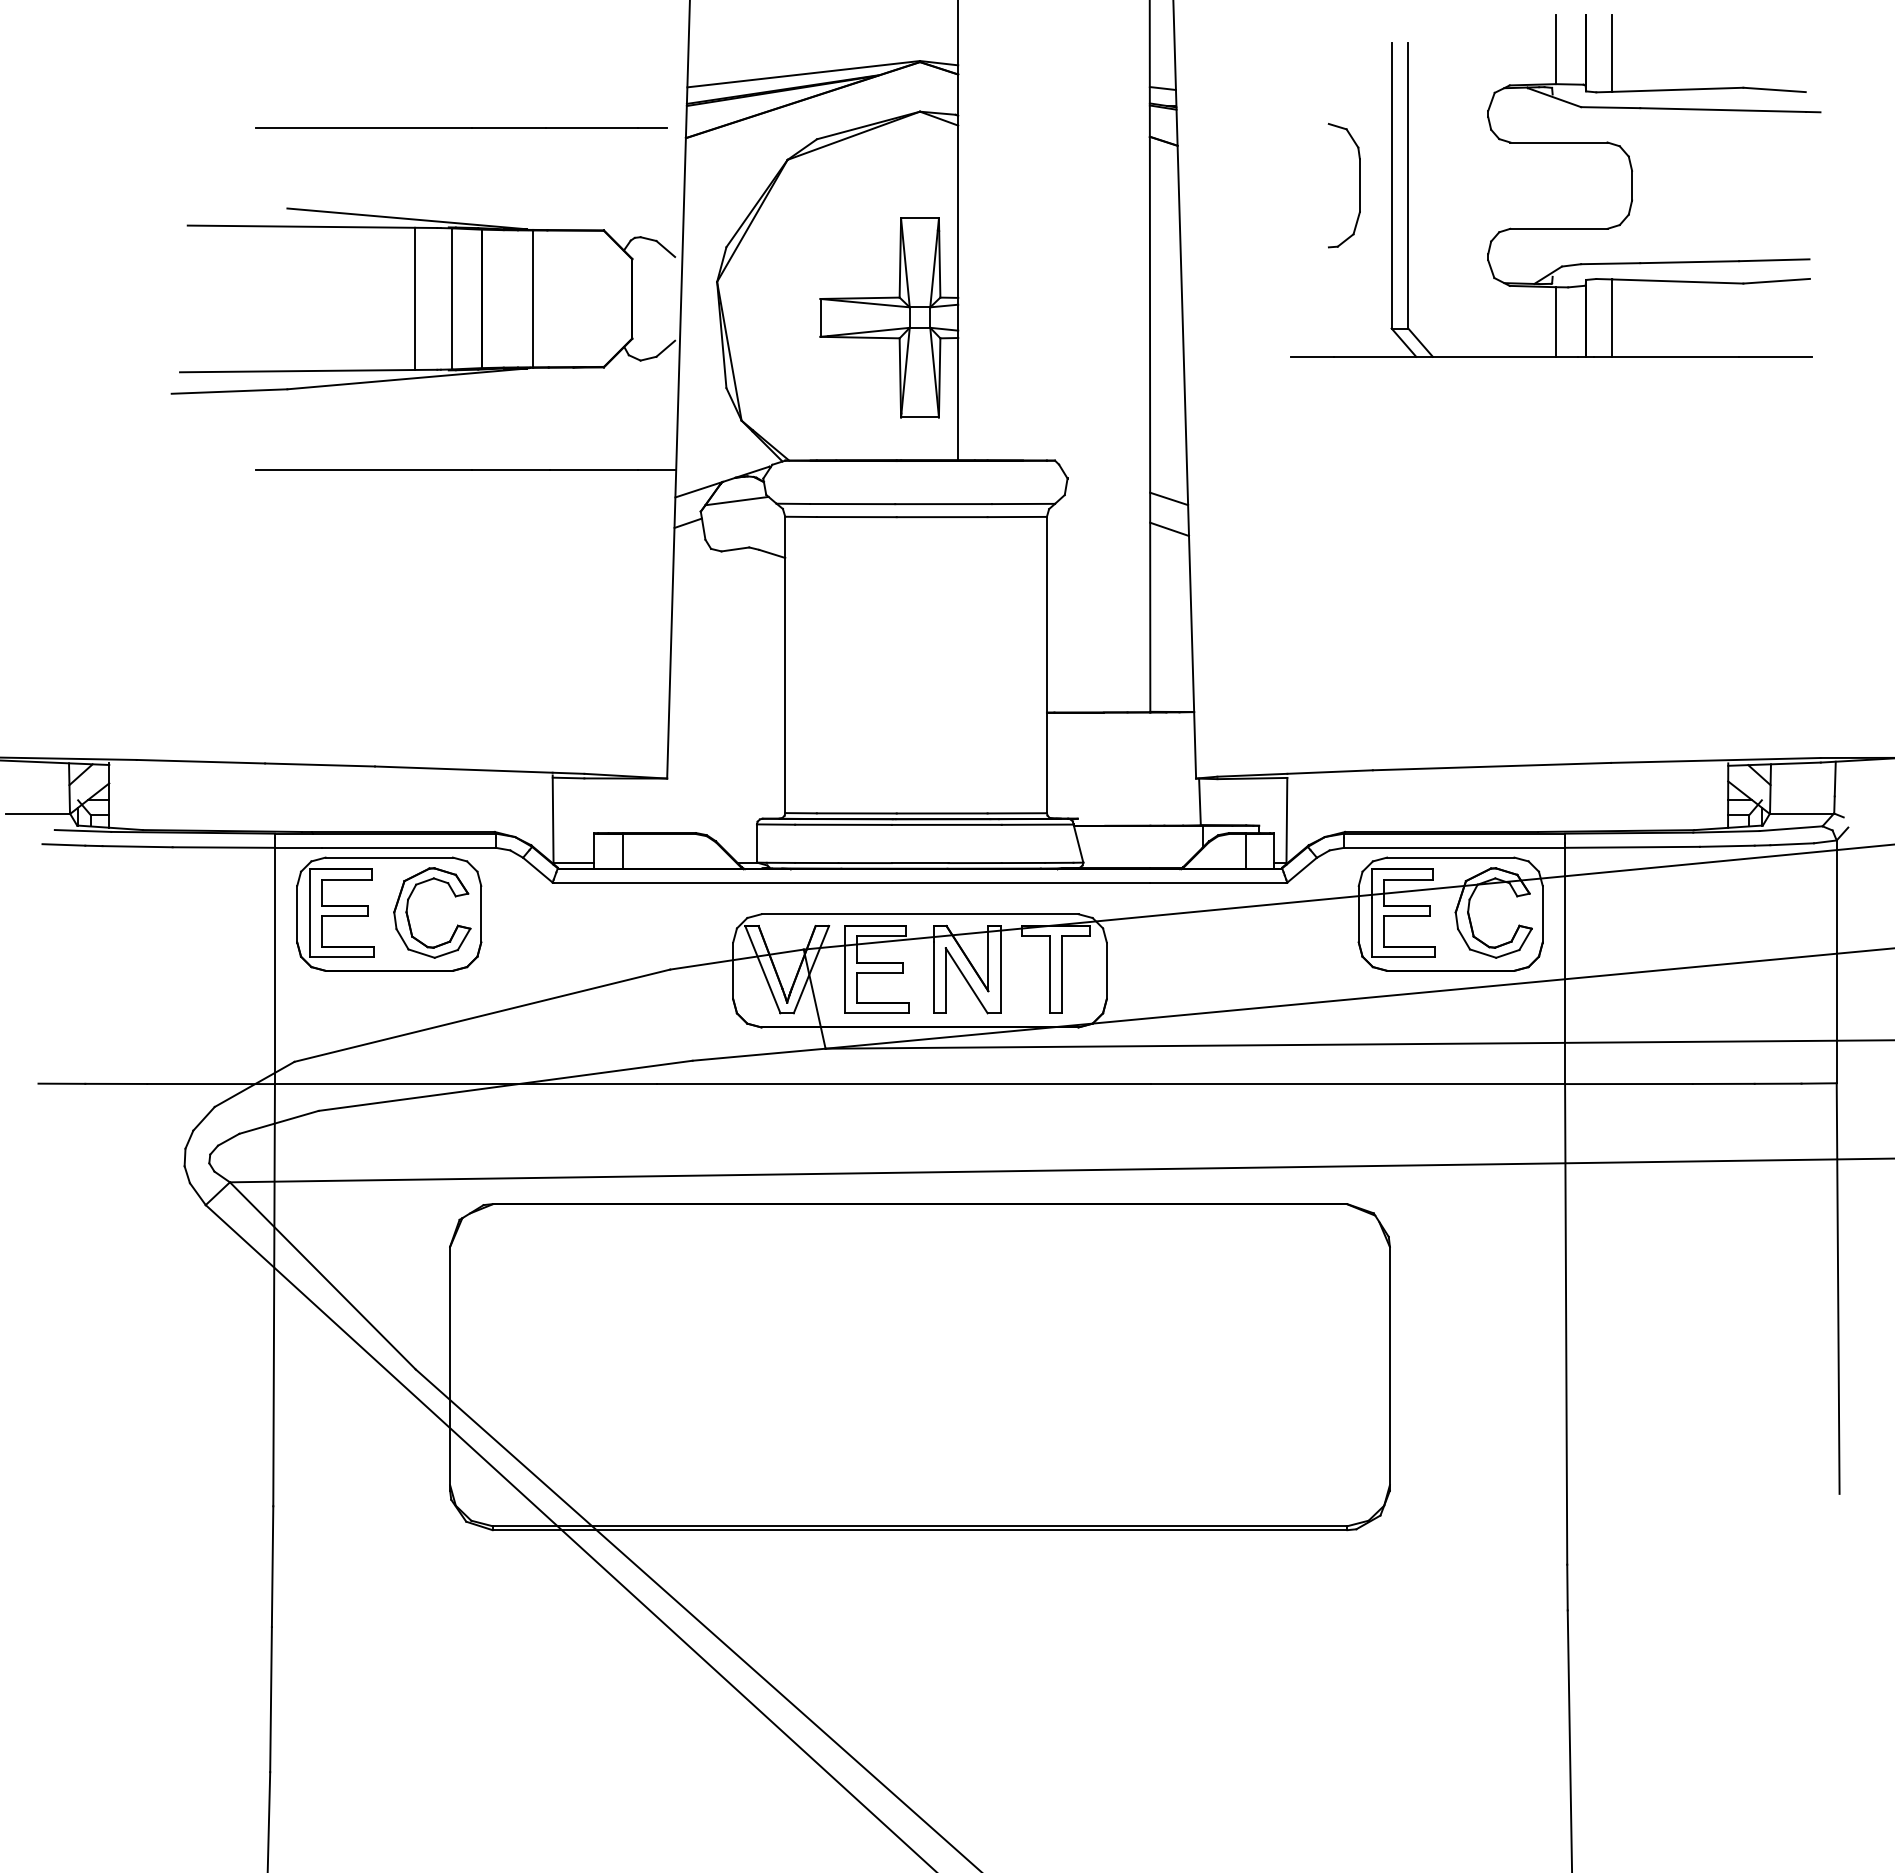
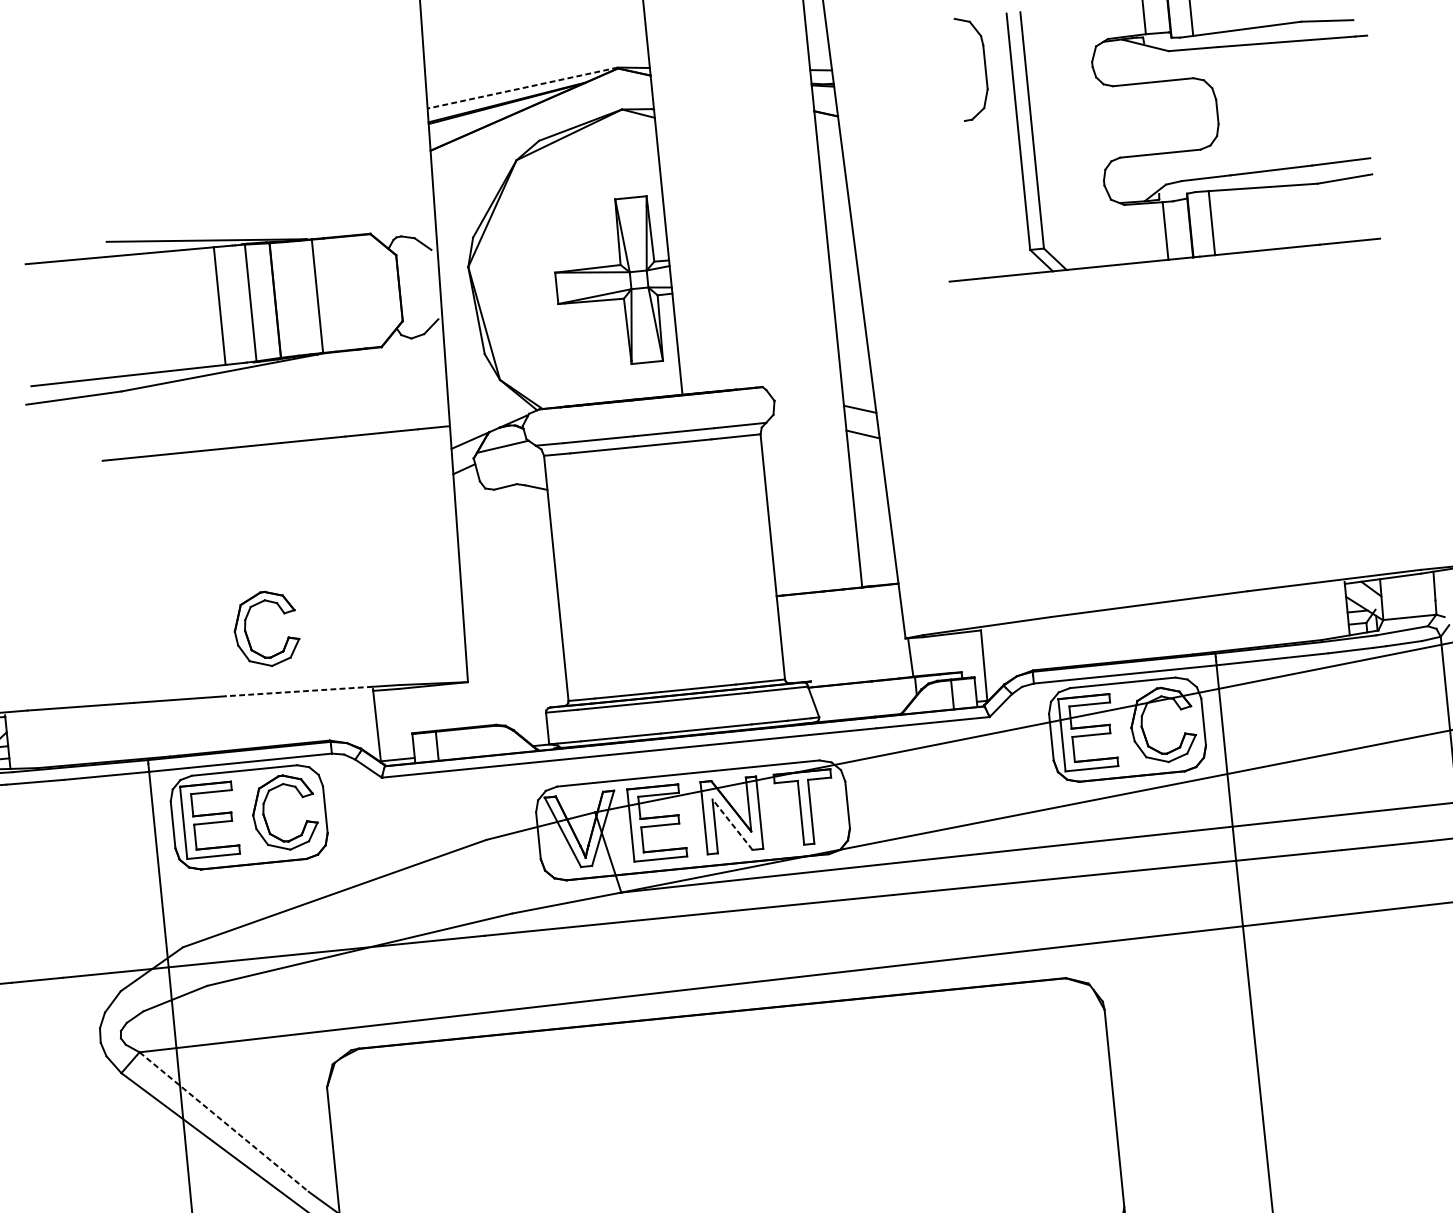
line: (803, 74) -> (522, 88), solid -> dashed
line: (461, 127) -> (244, 160), removed
part: (1359, 185) -> (985, 67), moved
part: (409, 697) -> (248, 636), added
line: (463, 769) -> (298, 691), solid -> dashed
line: (966, 980) -> (732, 824), solid -> dashed
line: (322, 1275) -> (223, 1121), solid -> dashed

